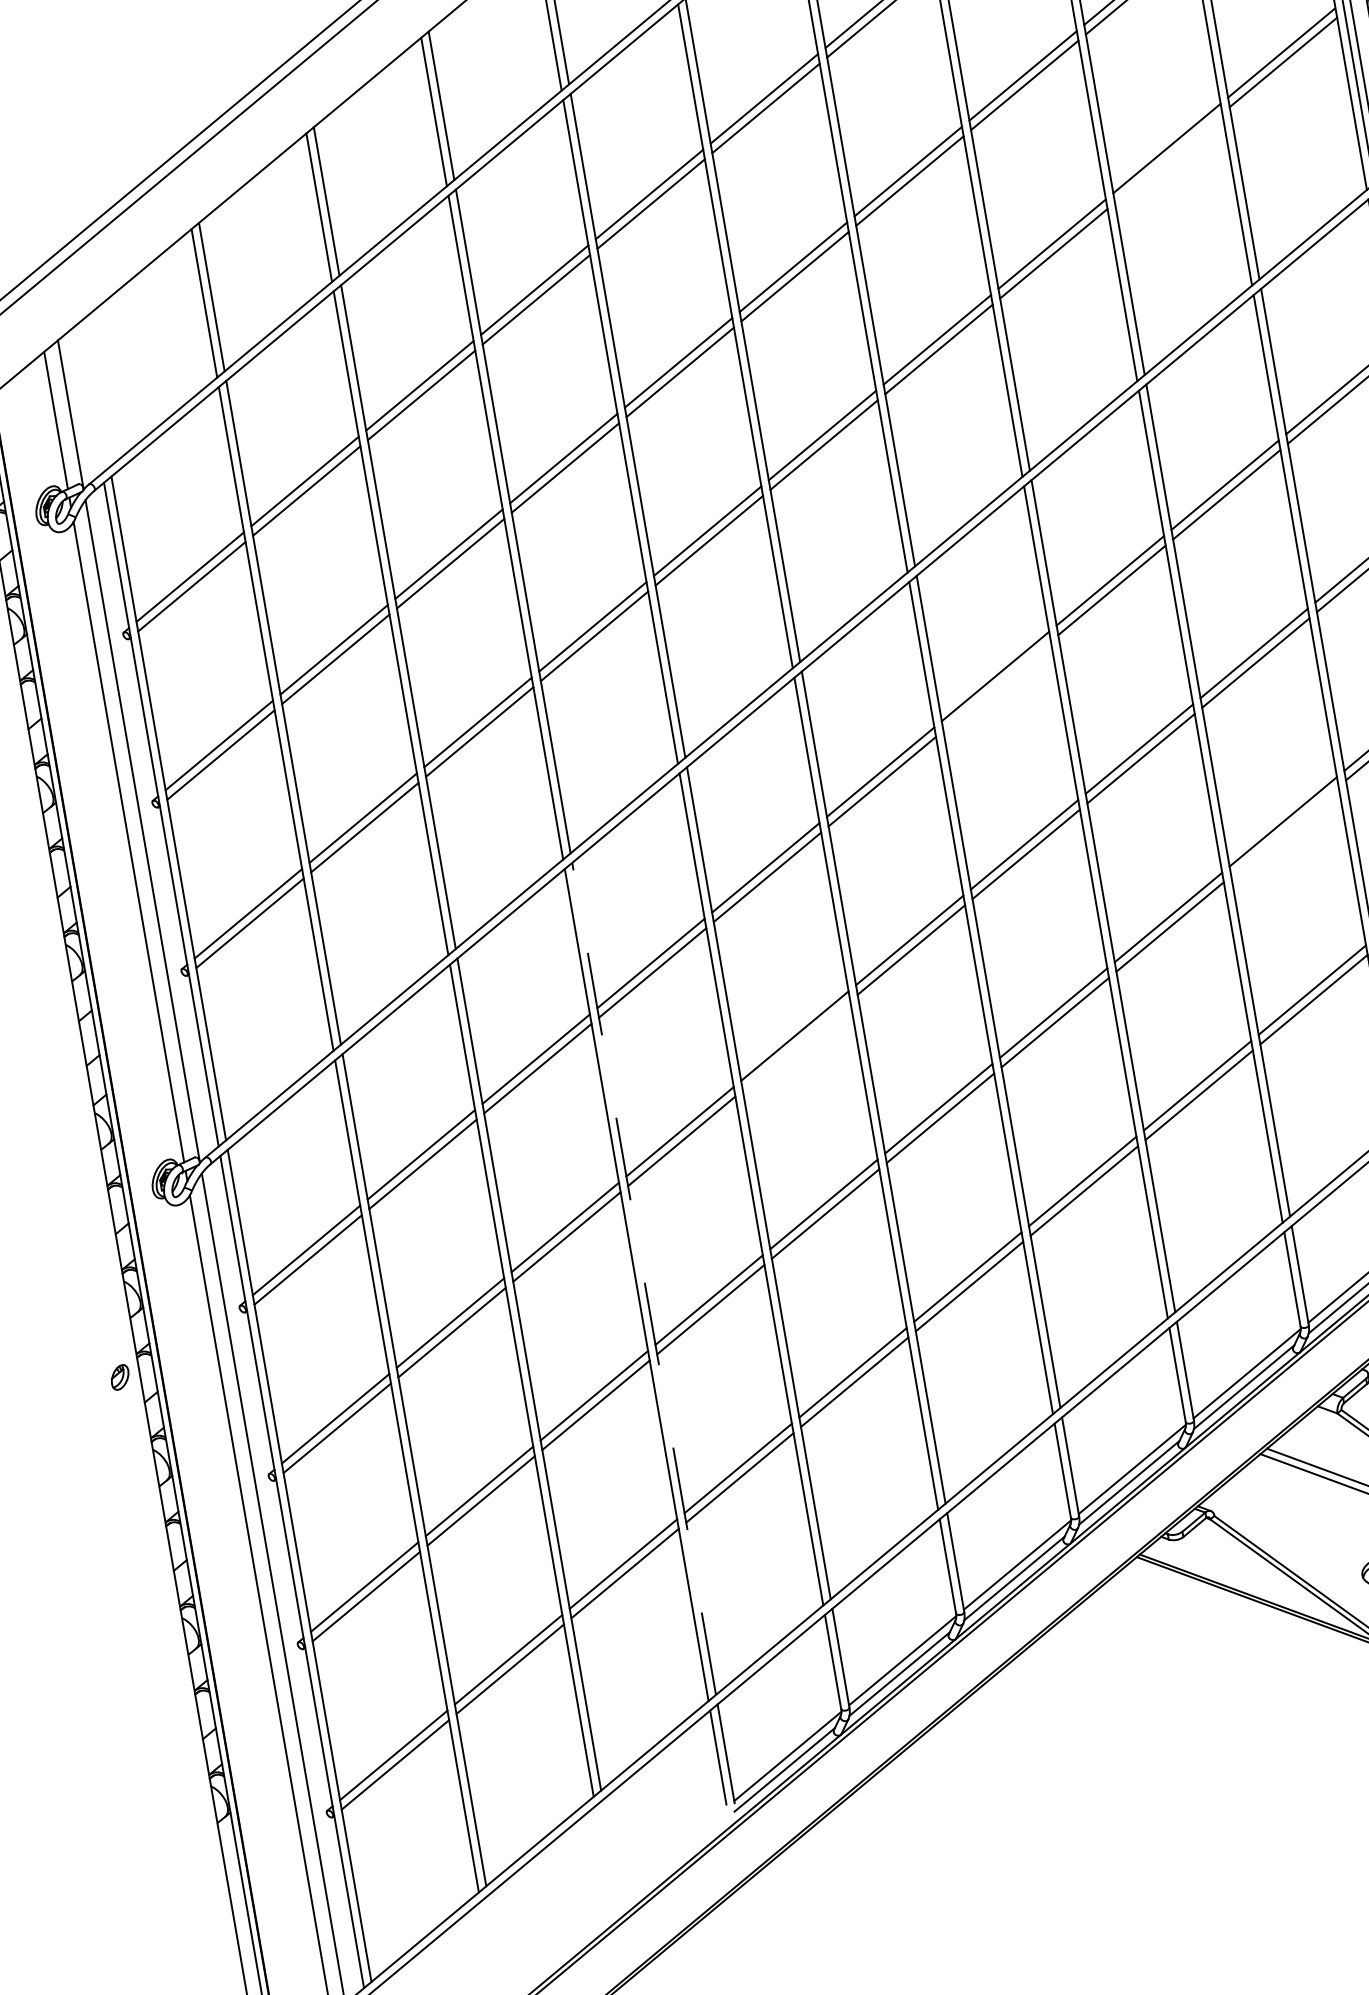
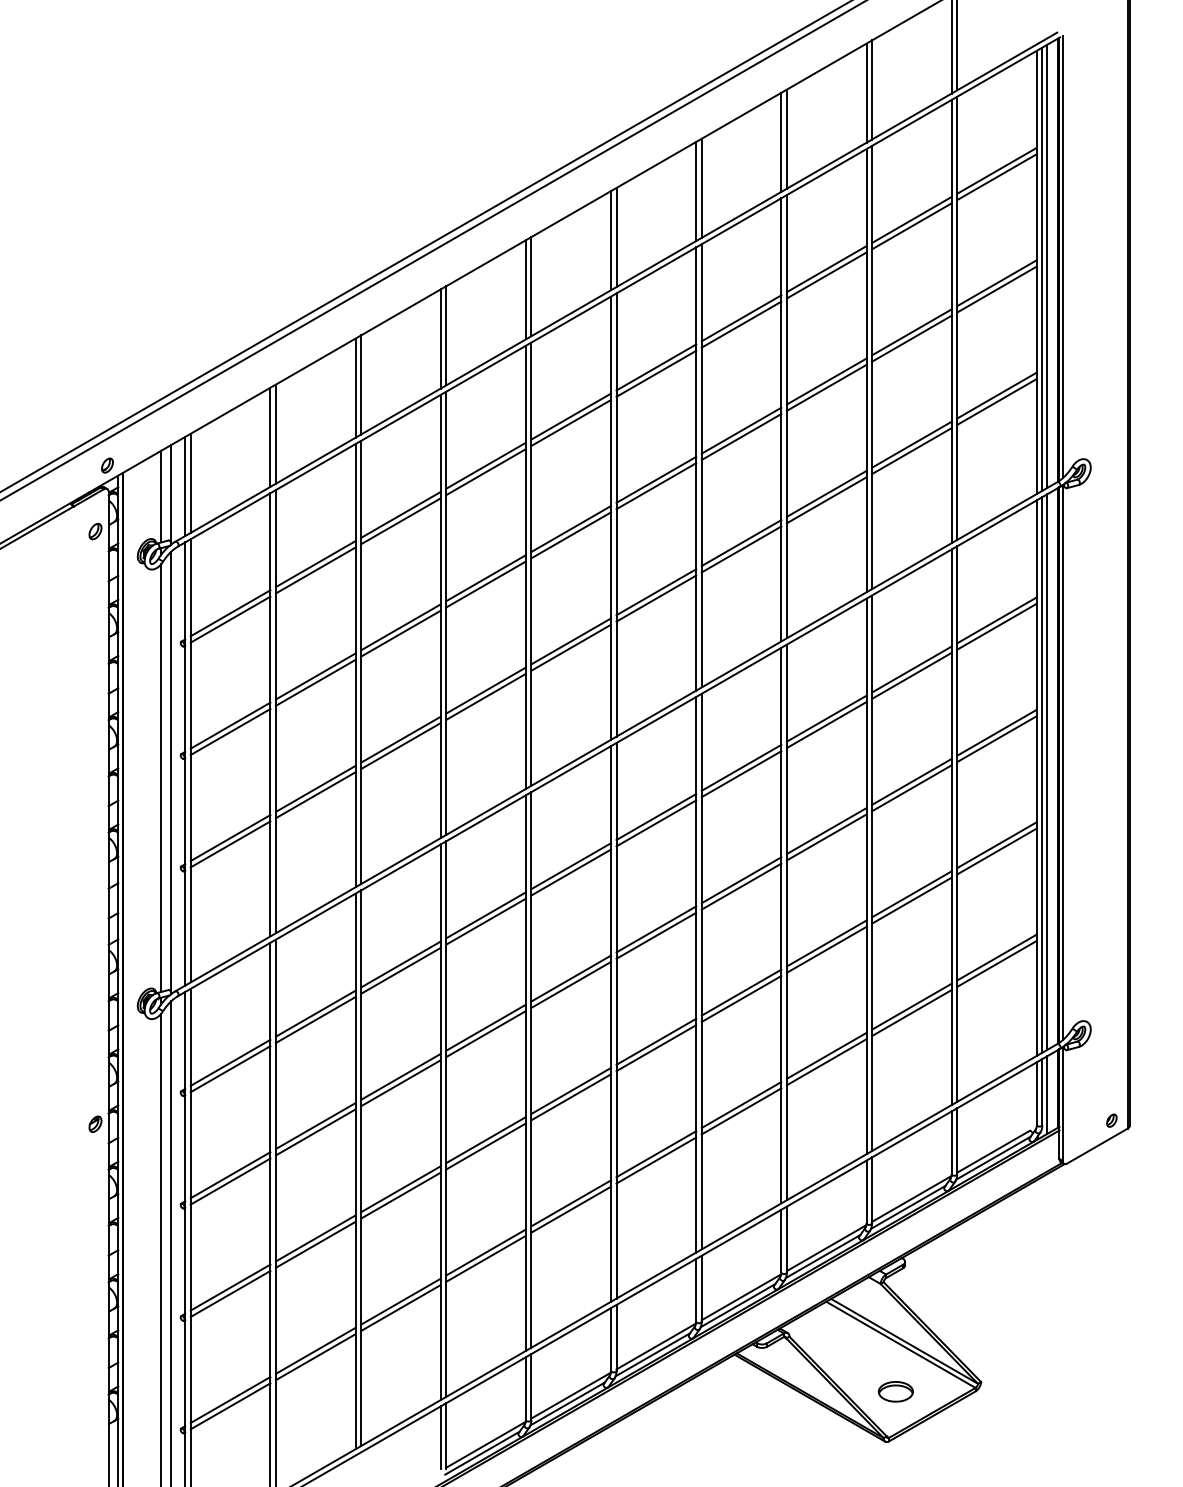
line: (1168, 158) -> (911, 451), added
line: (96, 391) -> (190, 482), added
line: (89, 398) -> (185, 486), added
line: (997, 686) -> (741, 774), added
line: (1284, 831) -> (911, 900), added
line: (796, 1044) -> (571, 984), added
line: (644, 1279) -> (446, 1119), dashed -> solid

